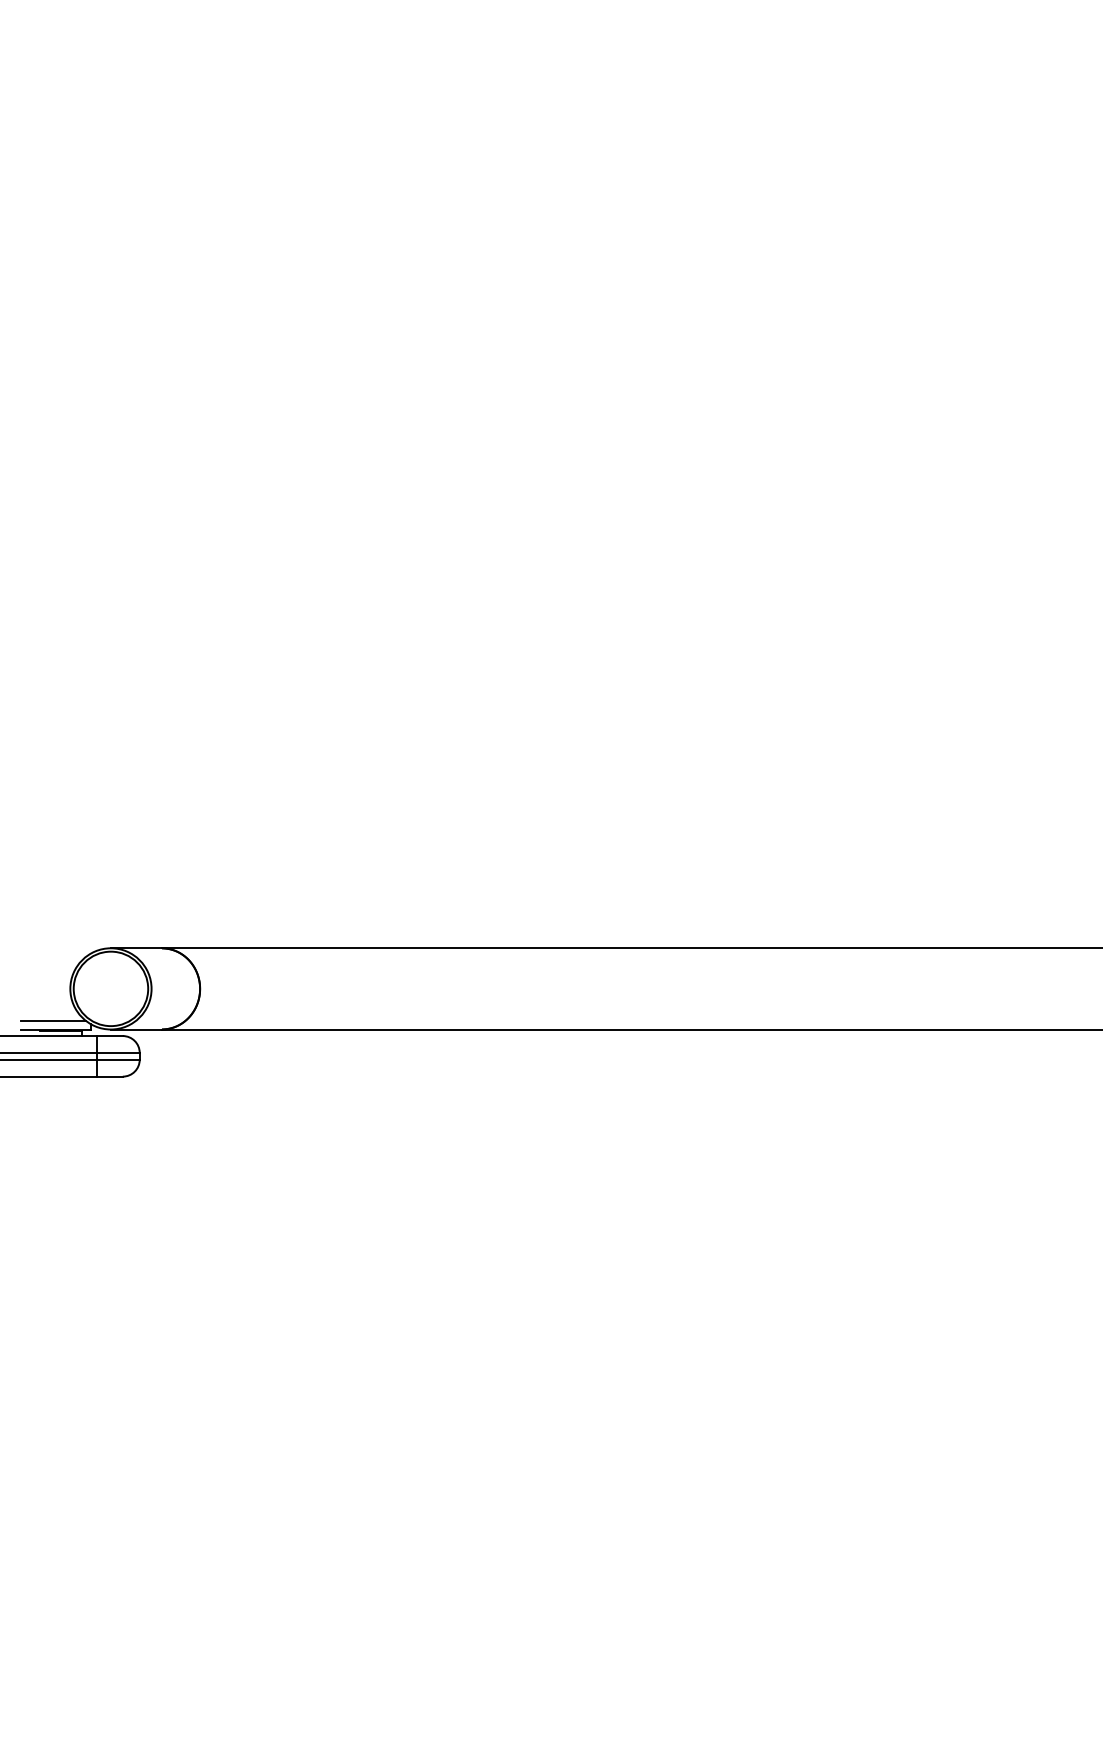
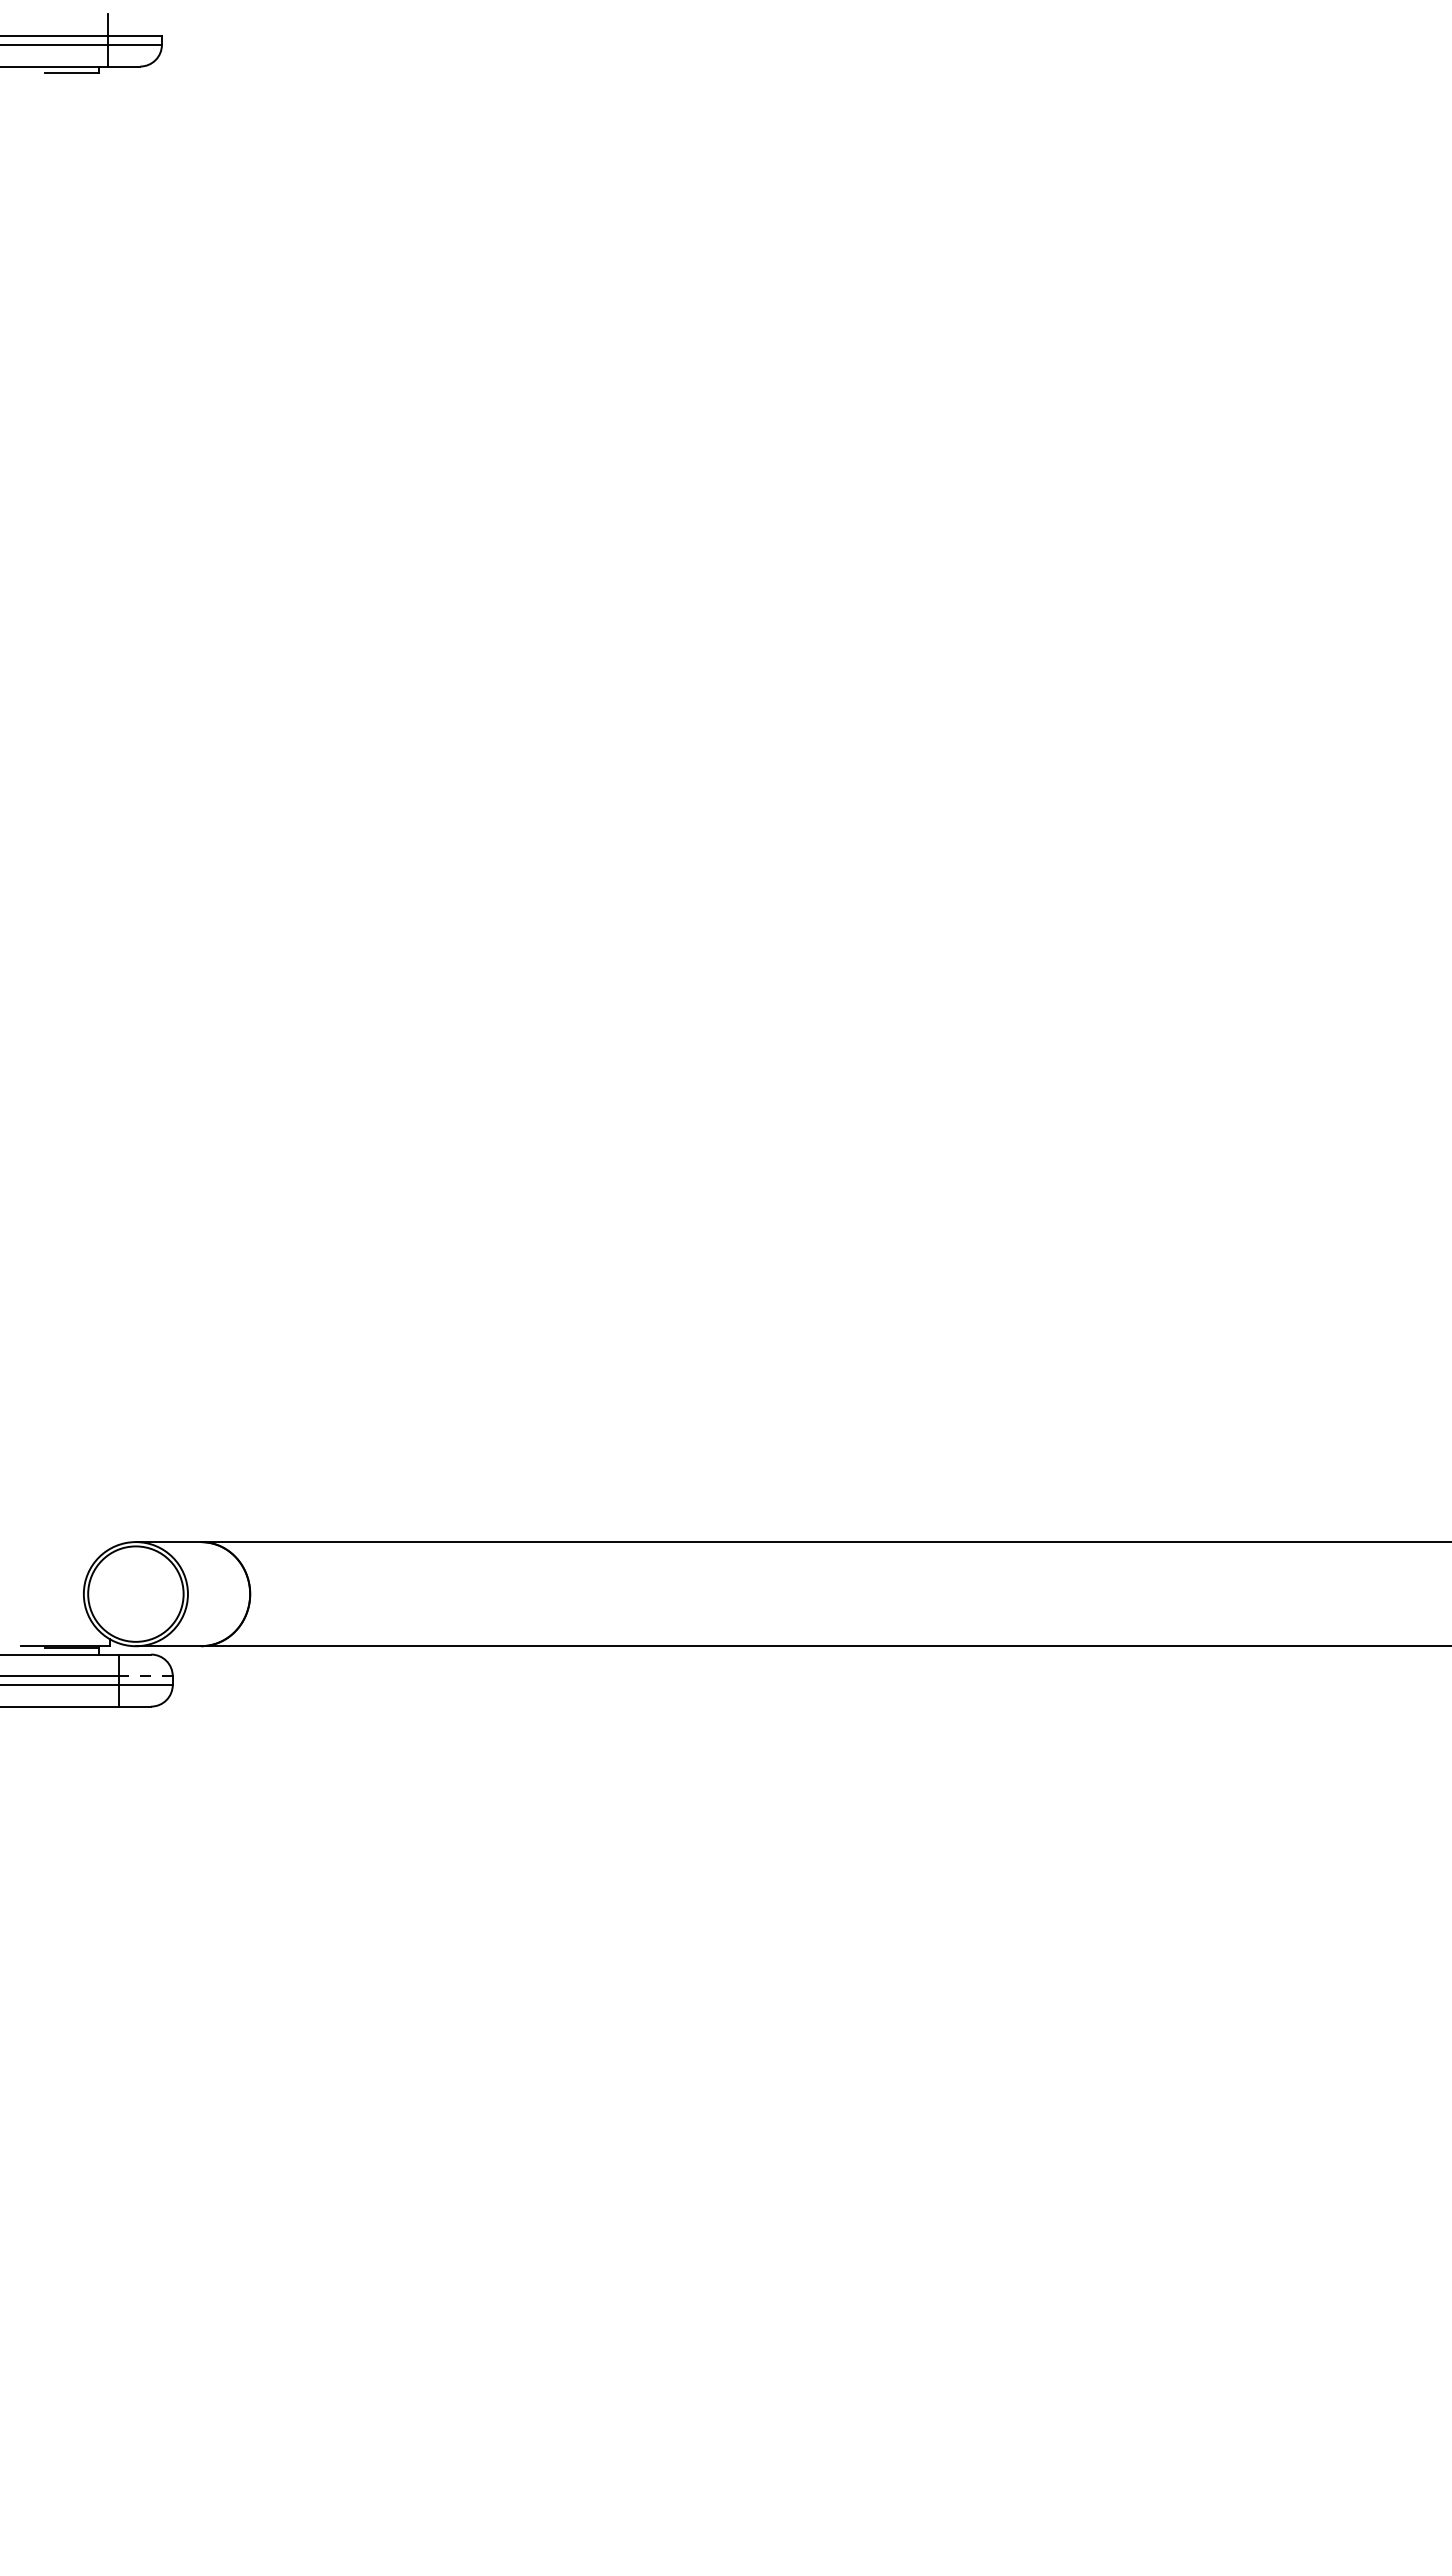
line: (53, 1021) -> (62, 1635), removed
line: (118, 1053) -> (145, 1676), solid -> dashed

